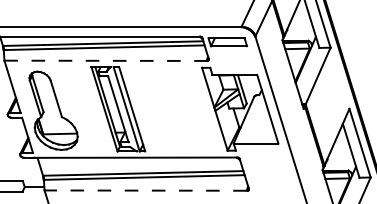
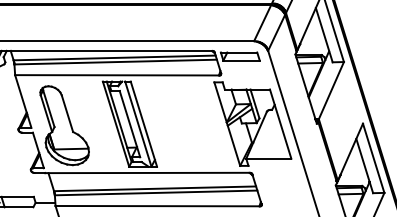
line: (105, 61) -> (117, 75), dashed -> solid
line: (145, 190) -> (157, 206), dashed -> solid

